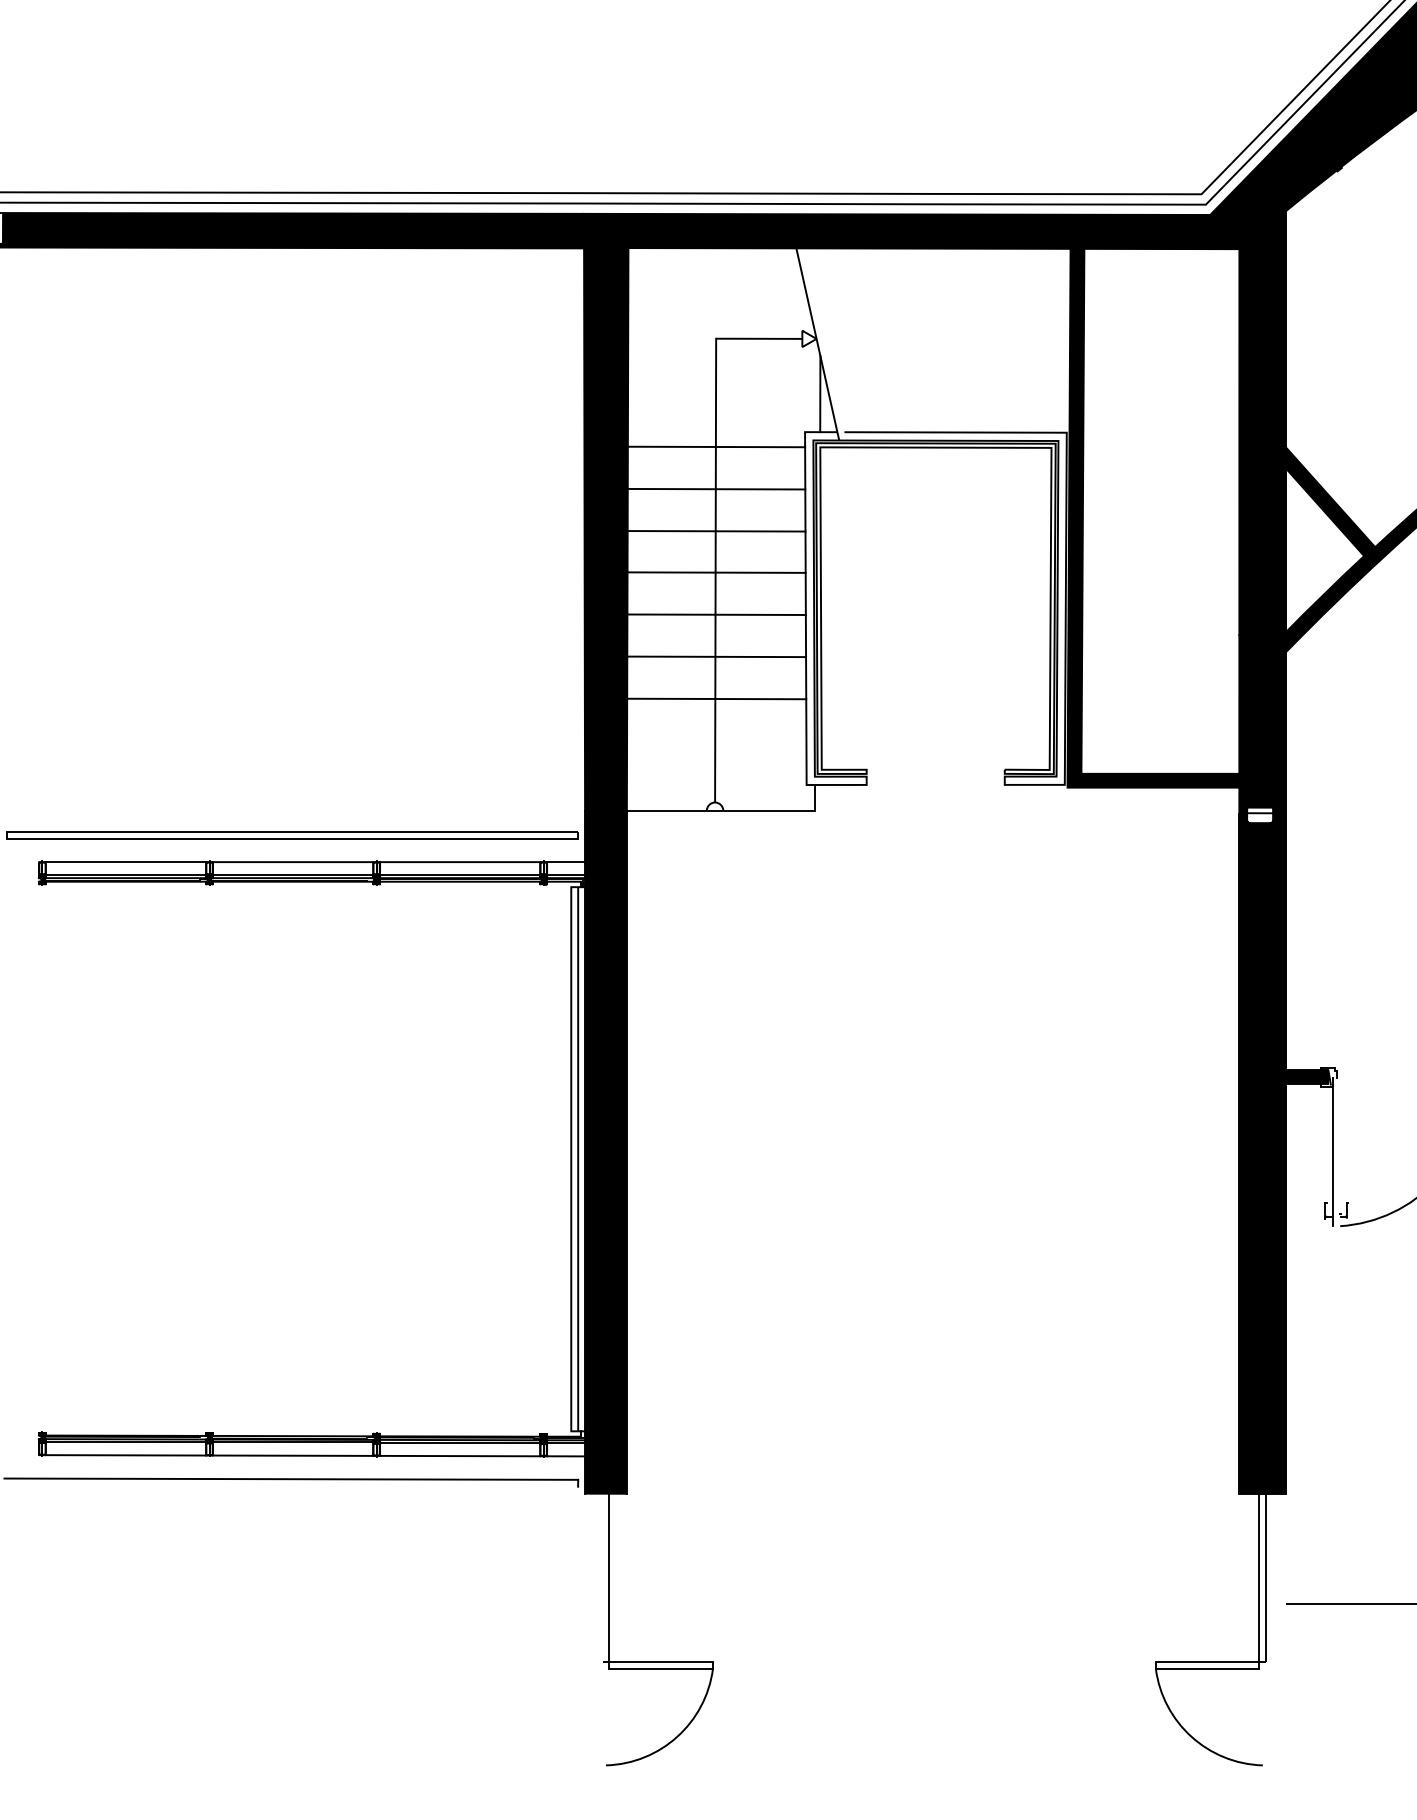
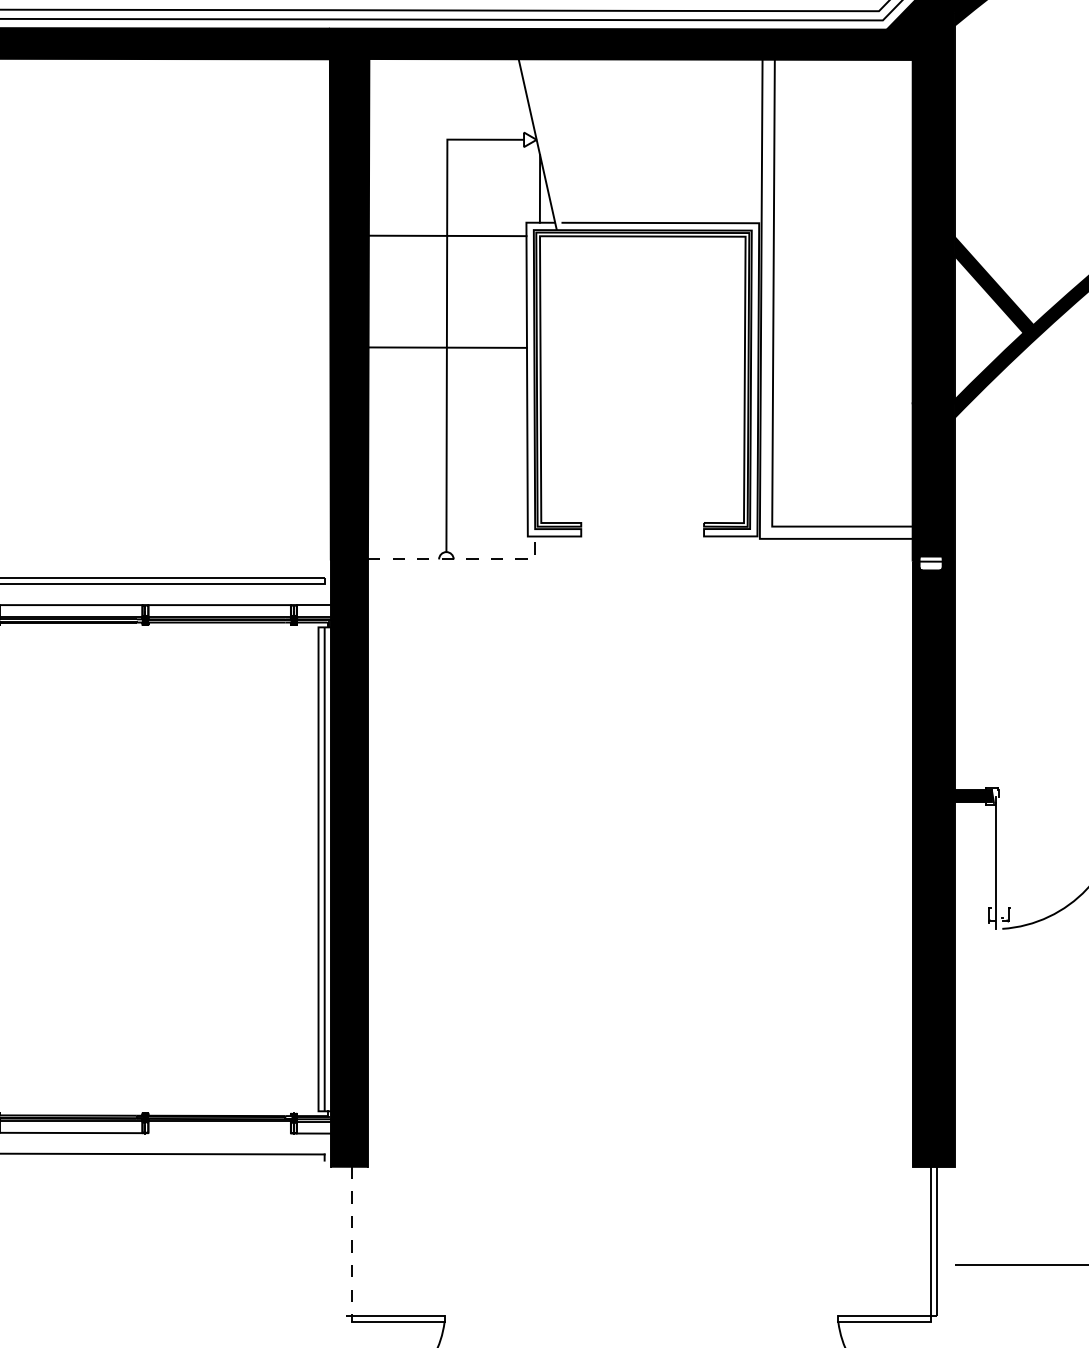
line: (716, 488) -> (447, 272), removed
fill: (1153, 517) -> (836, 298), removed
line: (716, 531) -> (447, 311), removed
line: (716, 614) -> (447, 384), removed
line: (716, 656) -> (447, 422), removed
line: (716, 698) -> (447, 459), removed
line: (734, 810) -> (463, 559), solid -> dashed
line: (459, 1455) -> (219, 1132), removed
line: (609, 1578) -> (352, 1242), solid -> dashed

